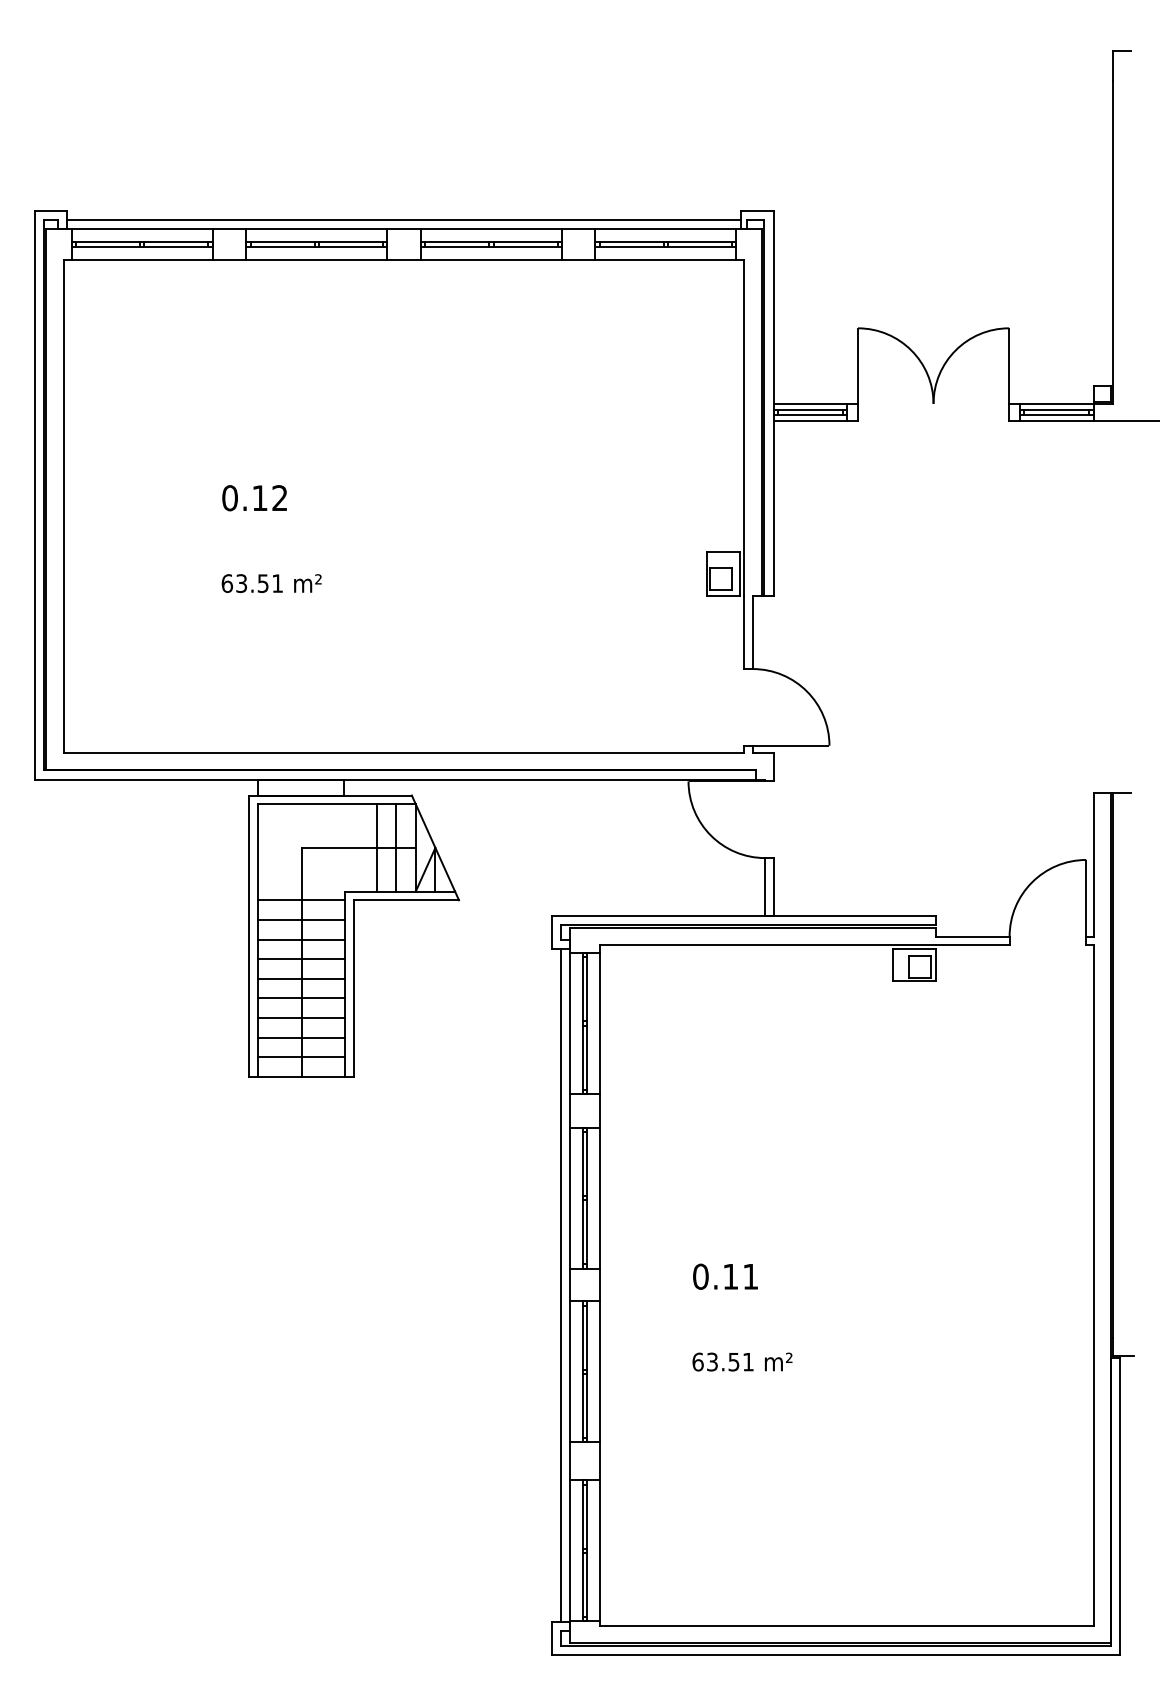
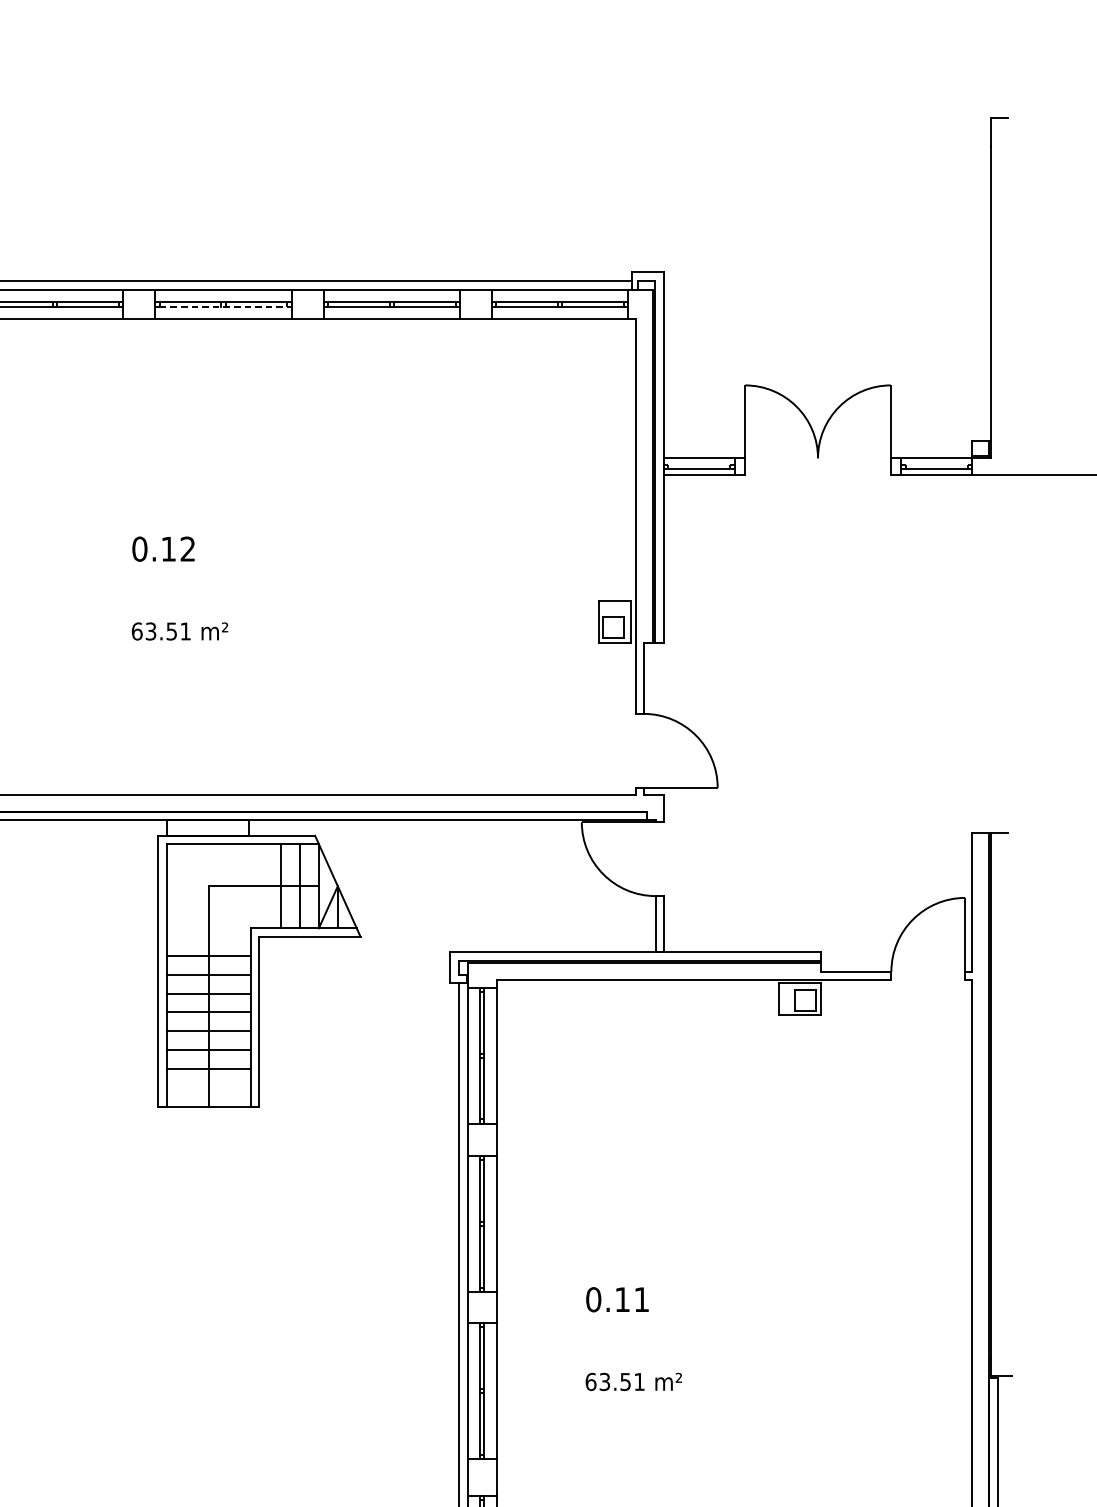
line: (317, 246) -> (224, 306), solid -> dashed
line: (809, 410) -> (698, 464), removed
line: (1056, 410) -> (936, 464), removed
line: (301, 900) -> (208, 936), removed
line: (301, 1057) -> (208, 1088), removed

